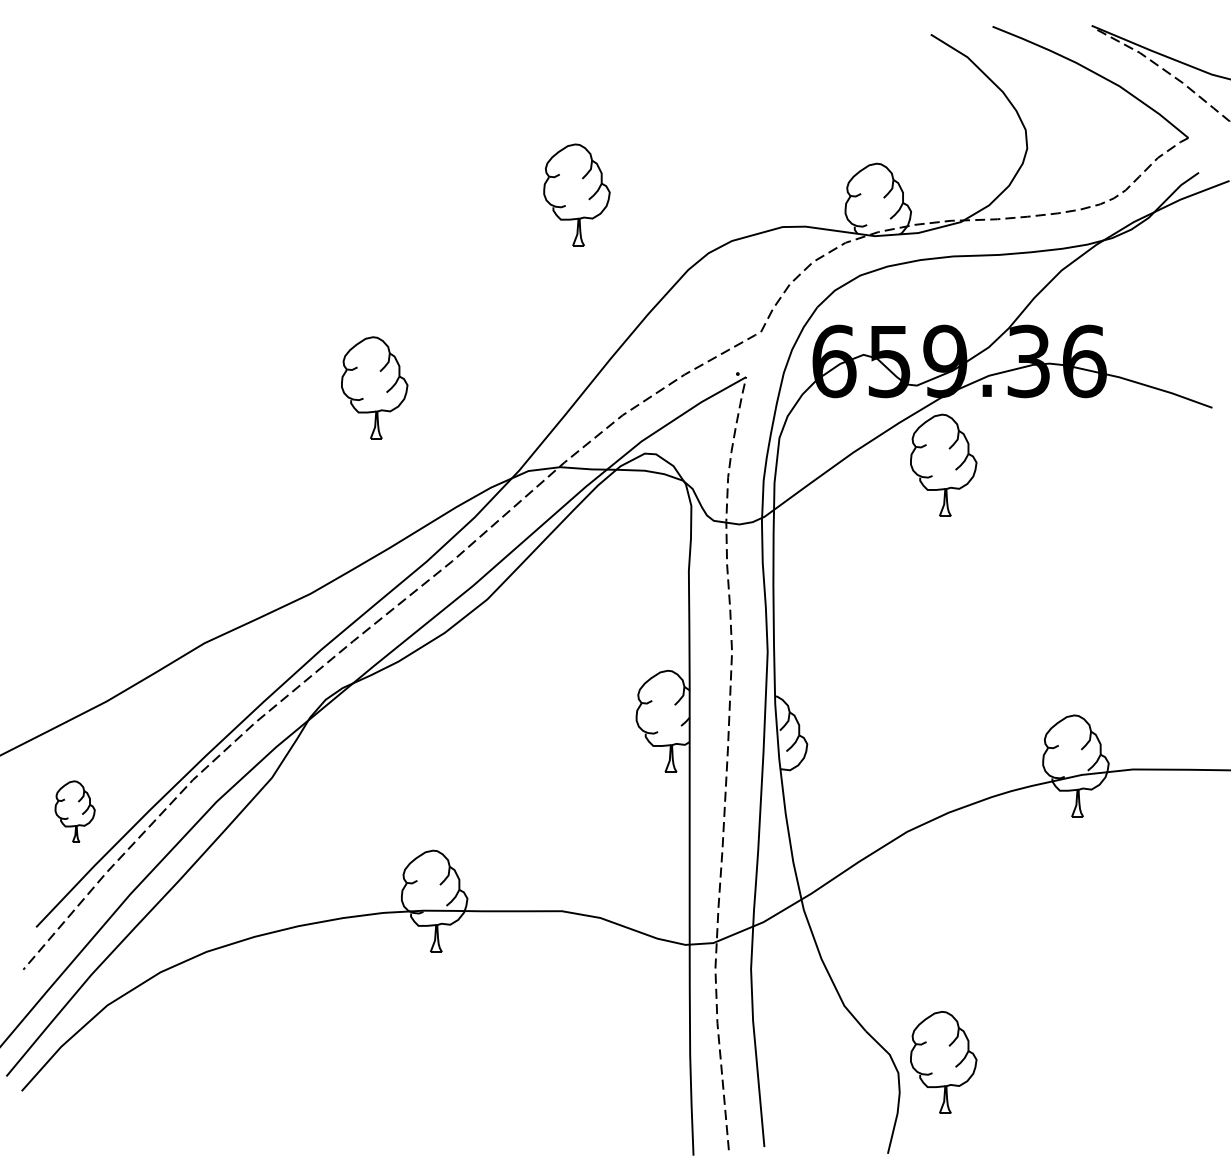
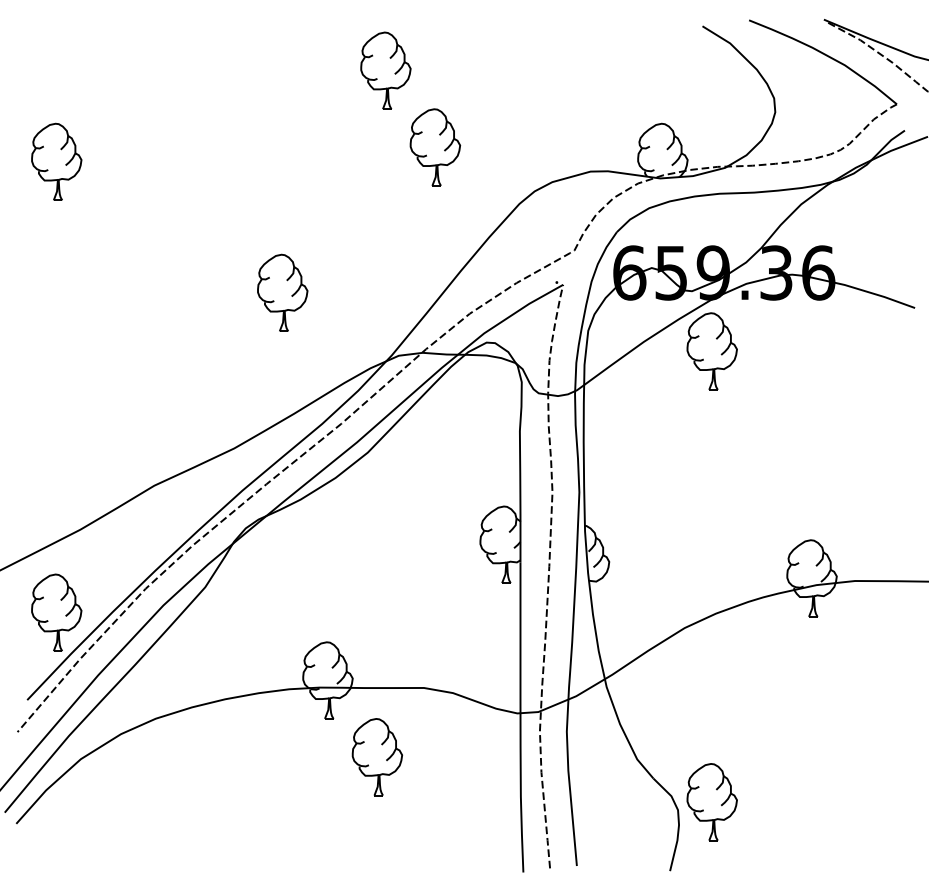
part: (510, 93) -> (385, 70), added
part: (74, 213) -> (56, 161), added
part: (74, 811) -> (56, 612), size x1.67
part: (499, 1002) -> (376, 756), added

